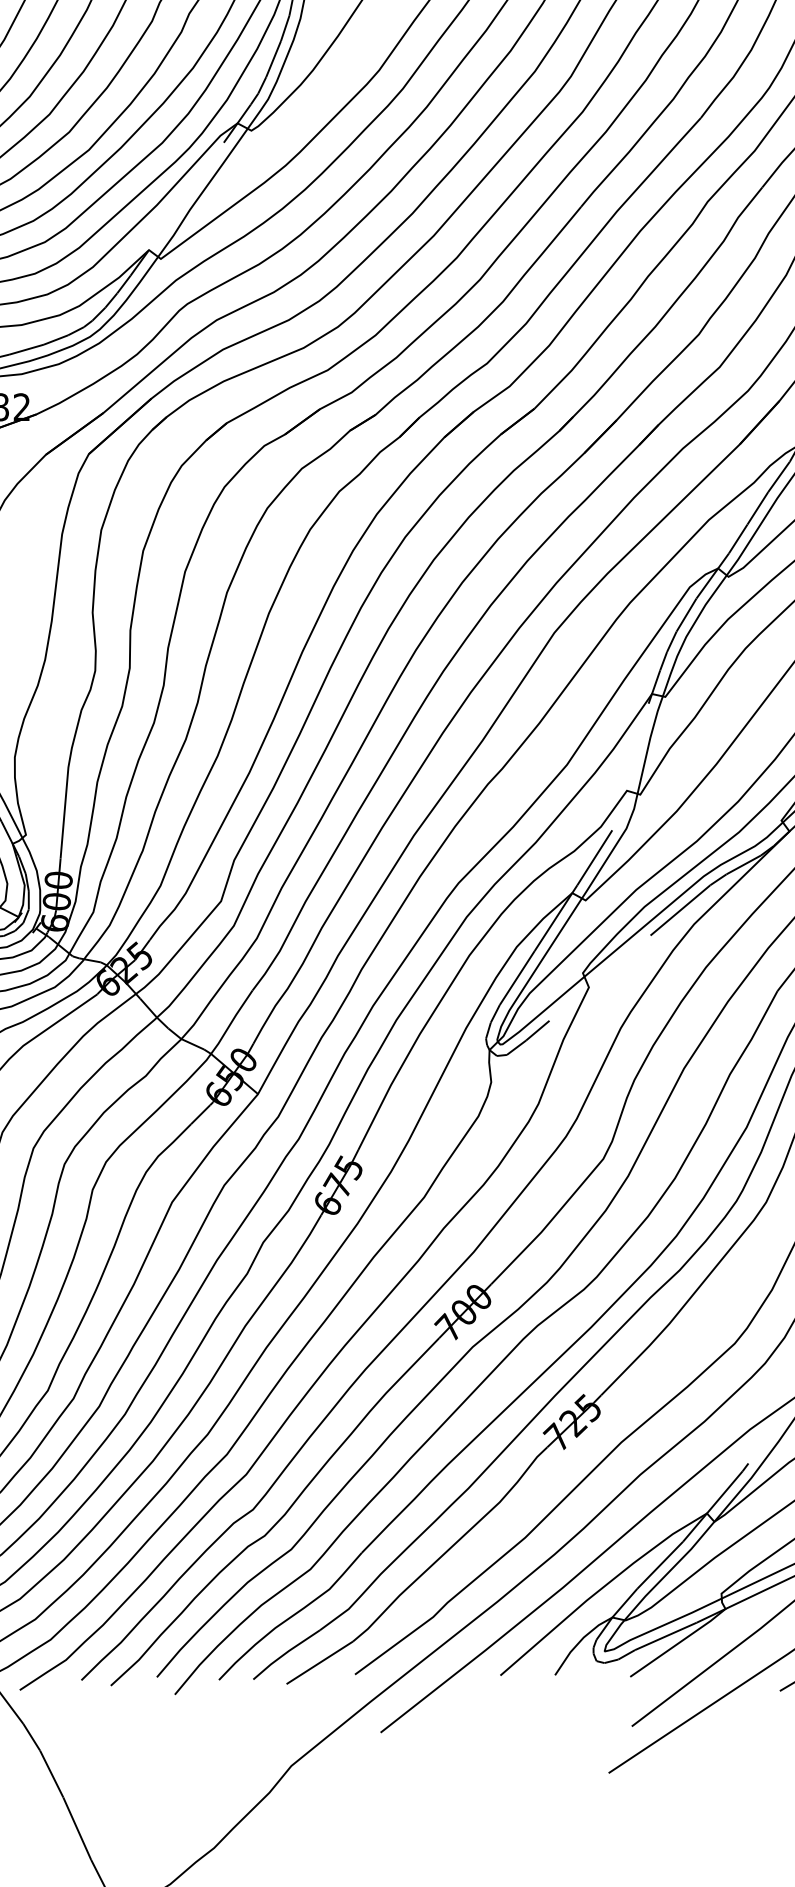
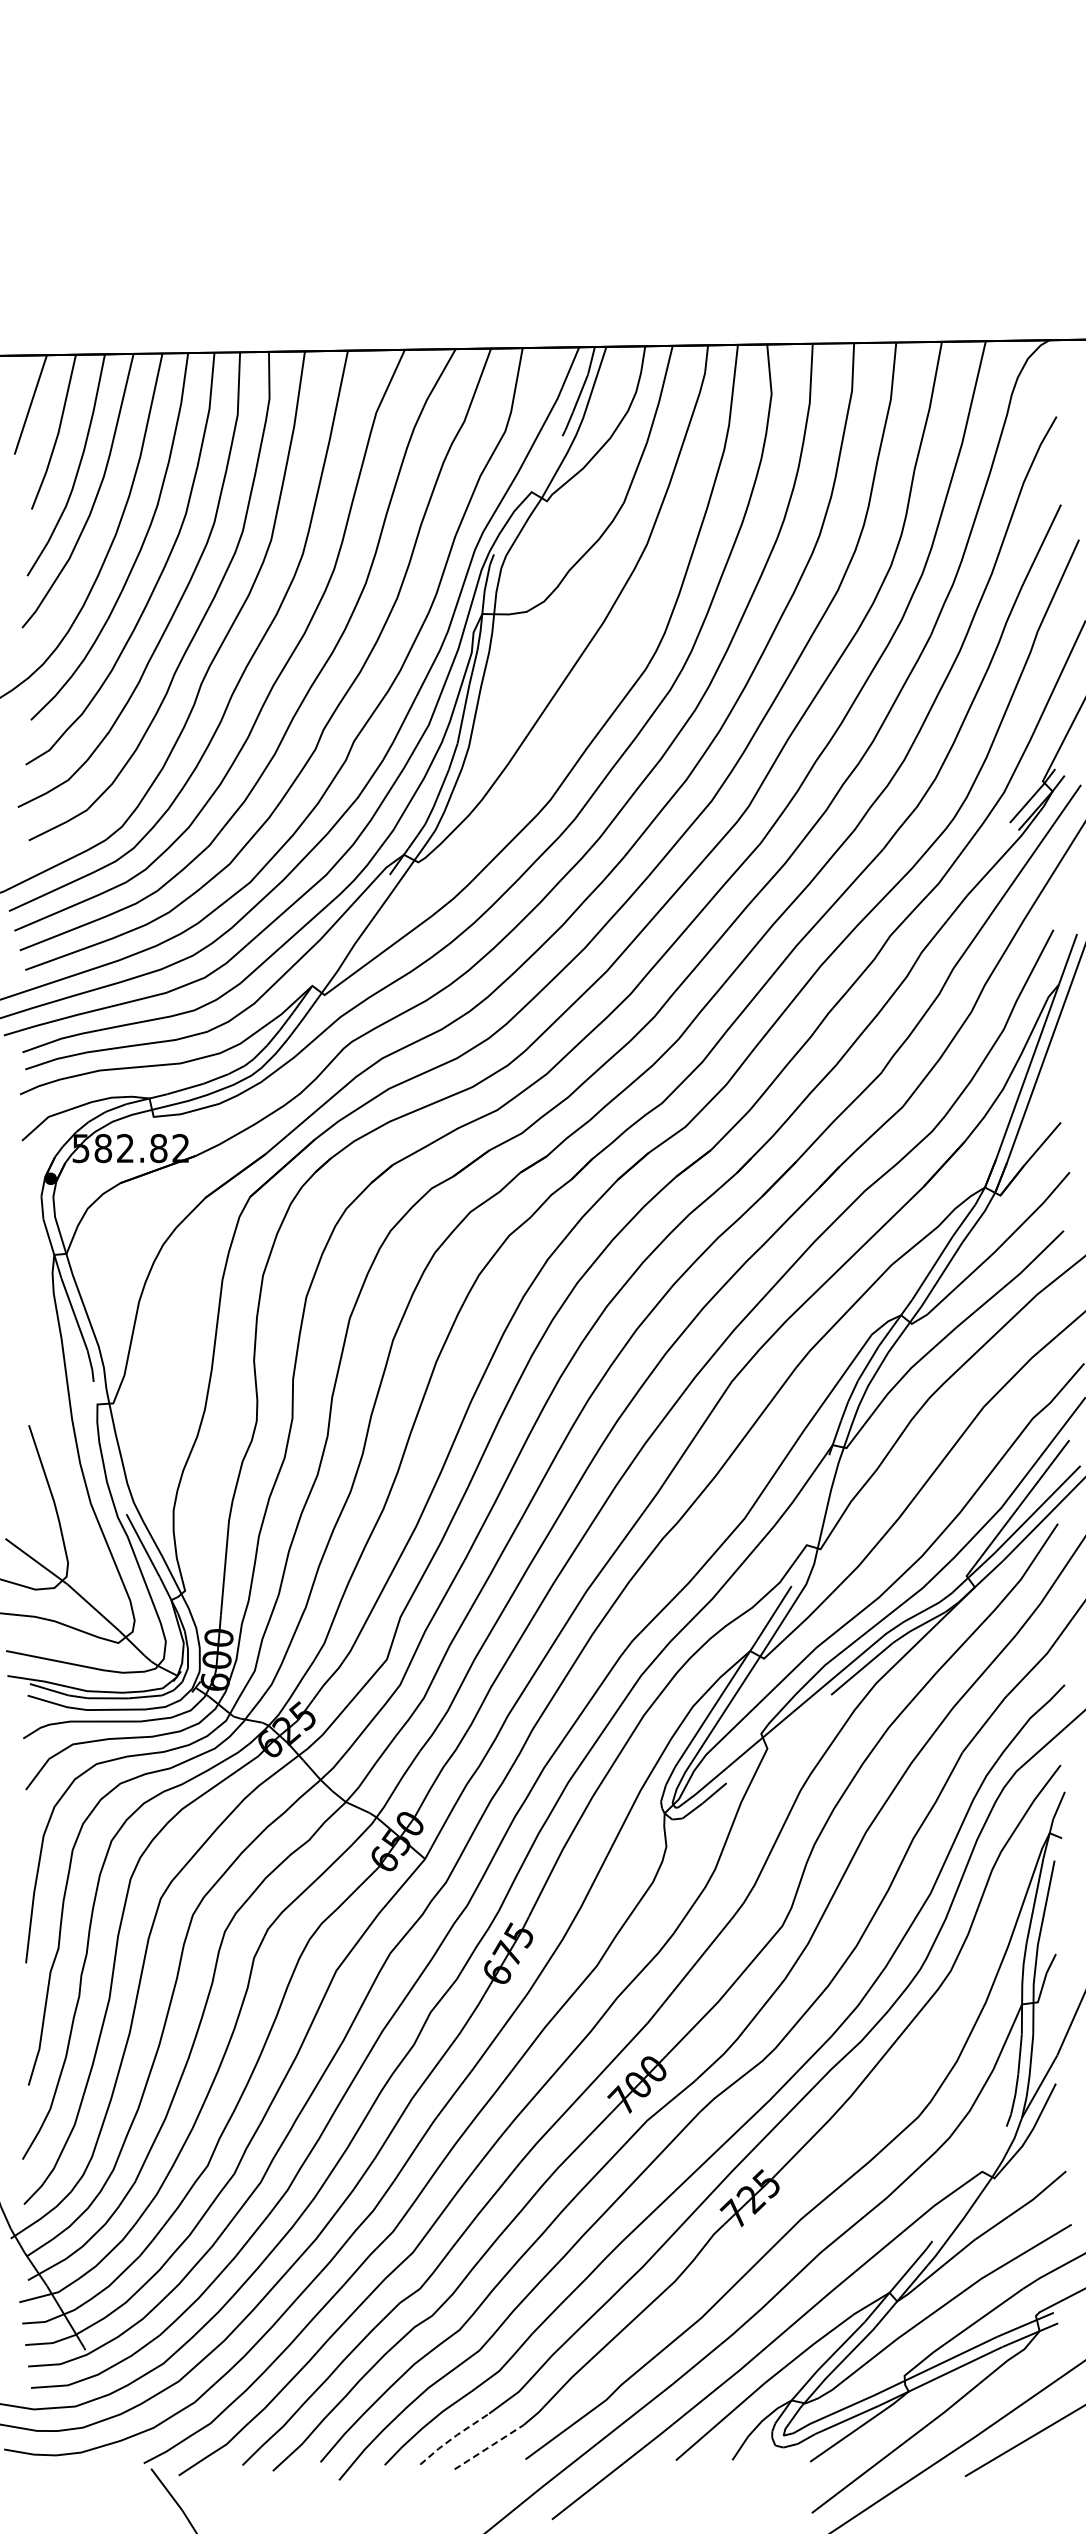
line: (285, 1653) -> (453, 2437), solid -> dashed
line: (320, 1663) -> (489, 2447), solid -> dashed

